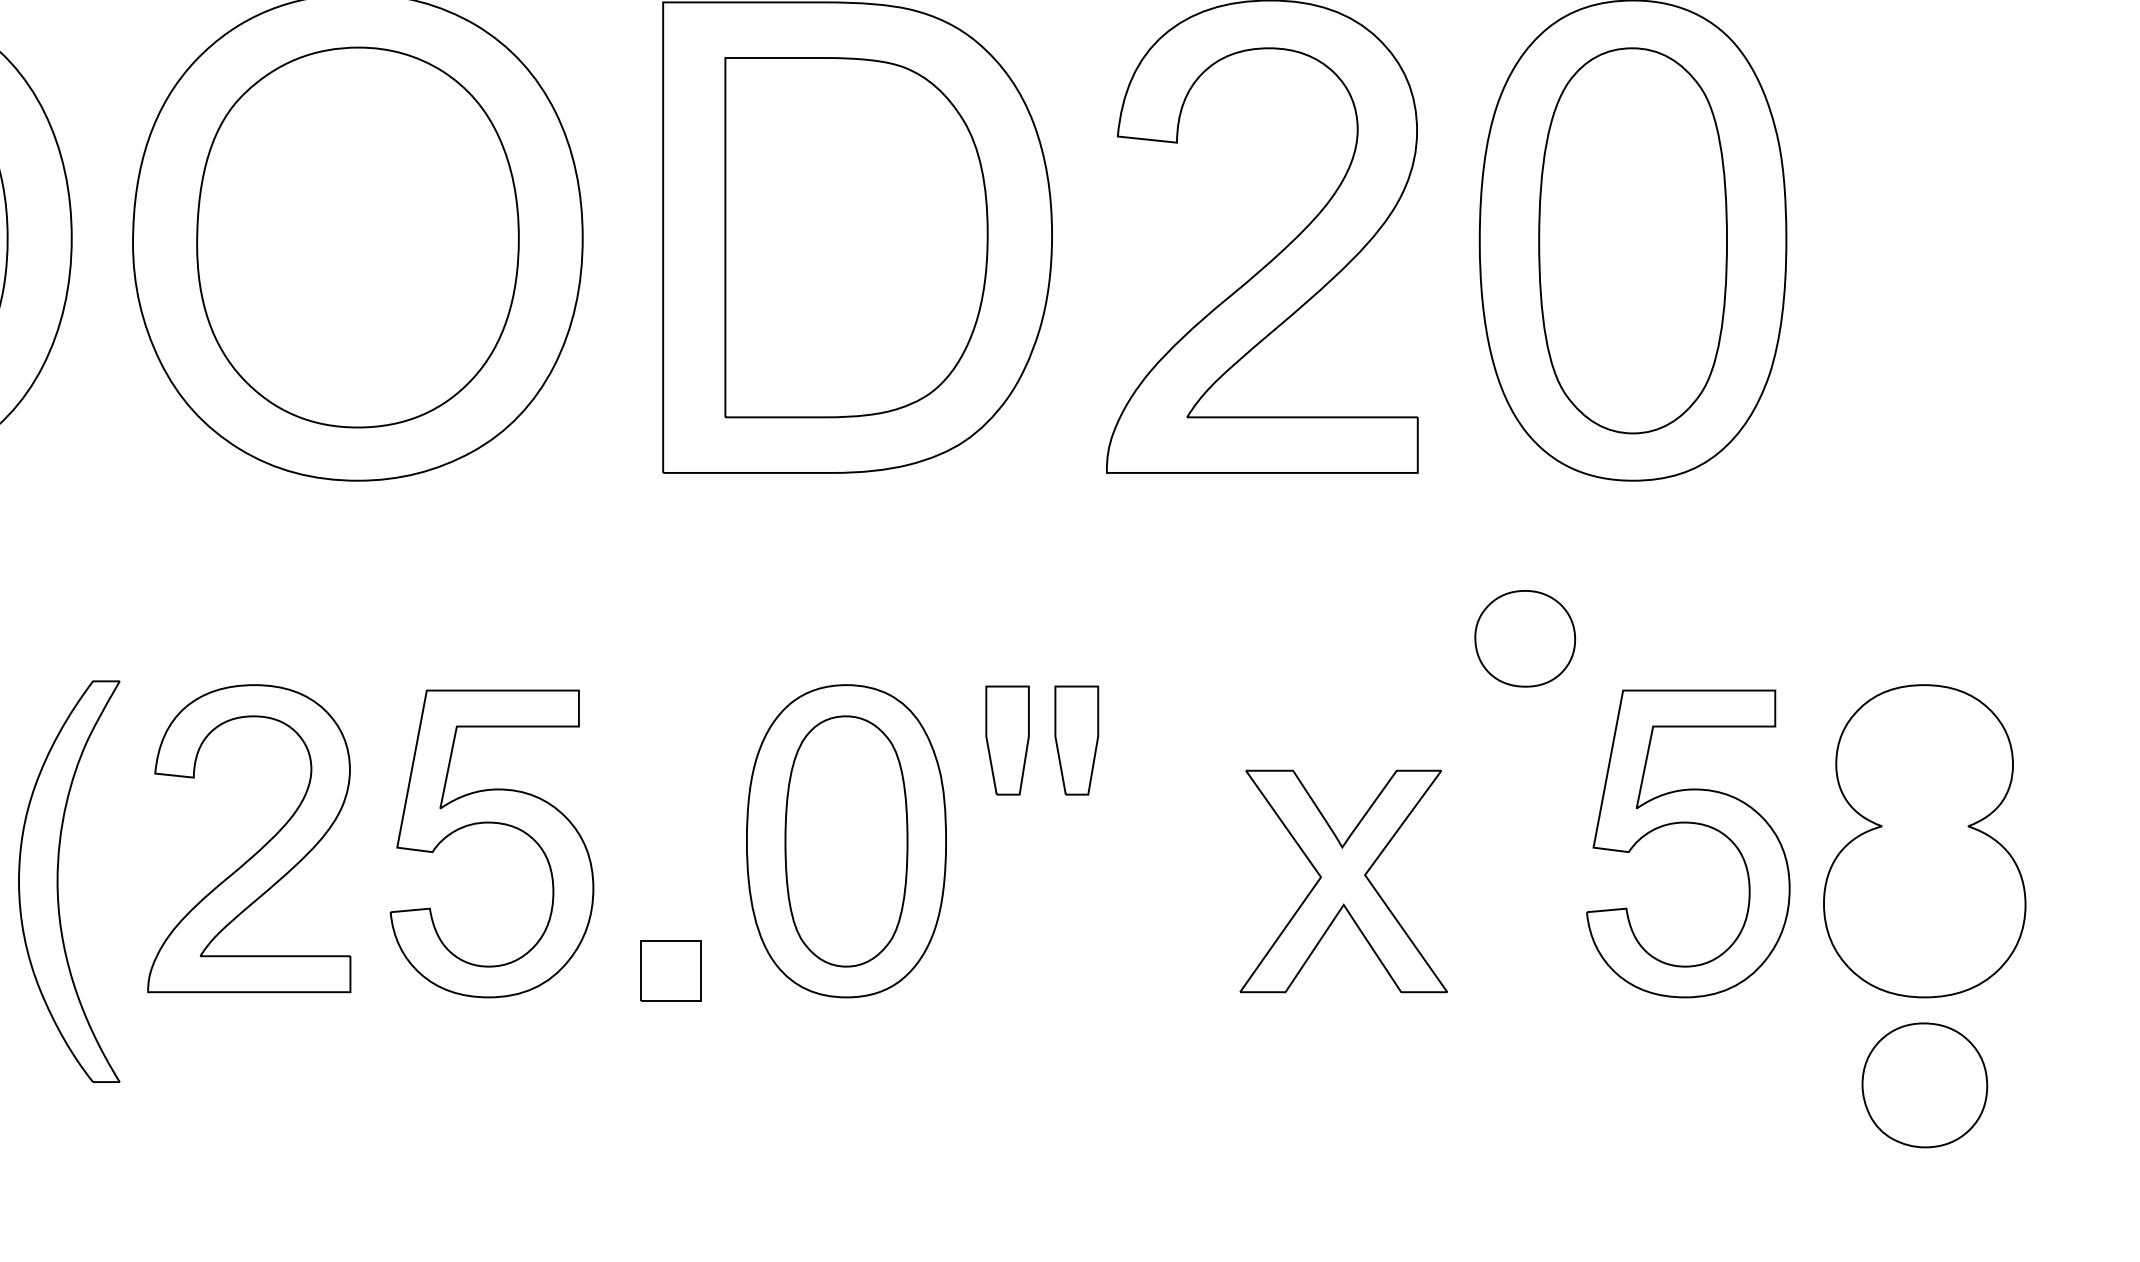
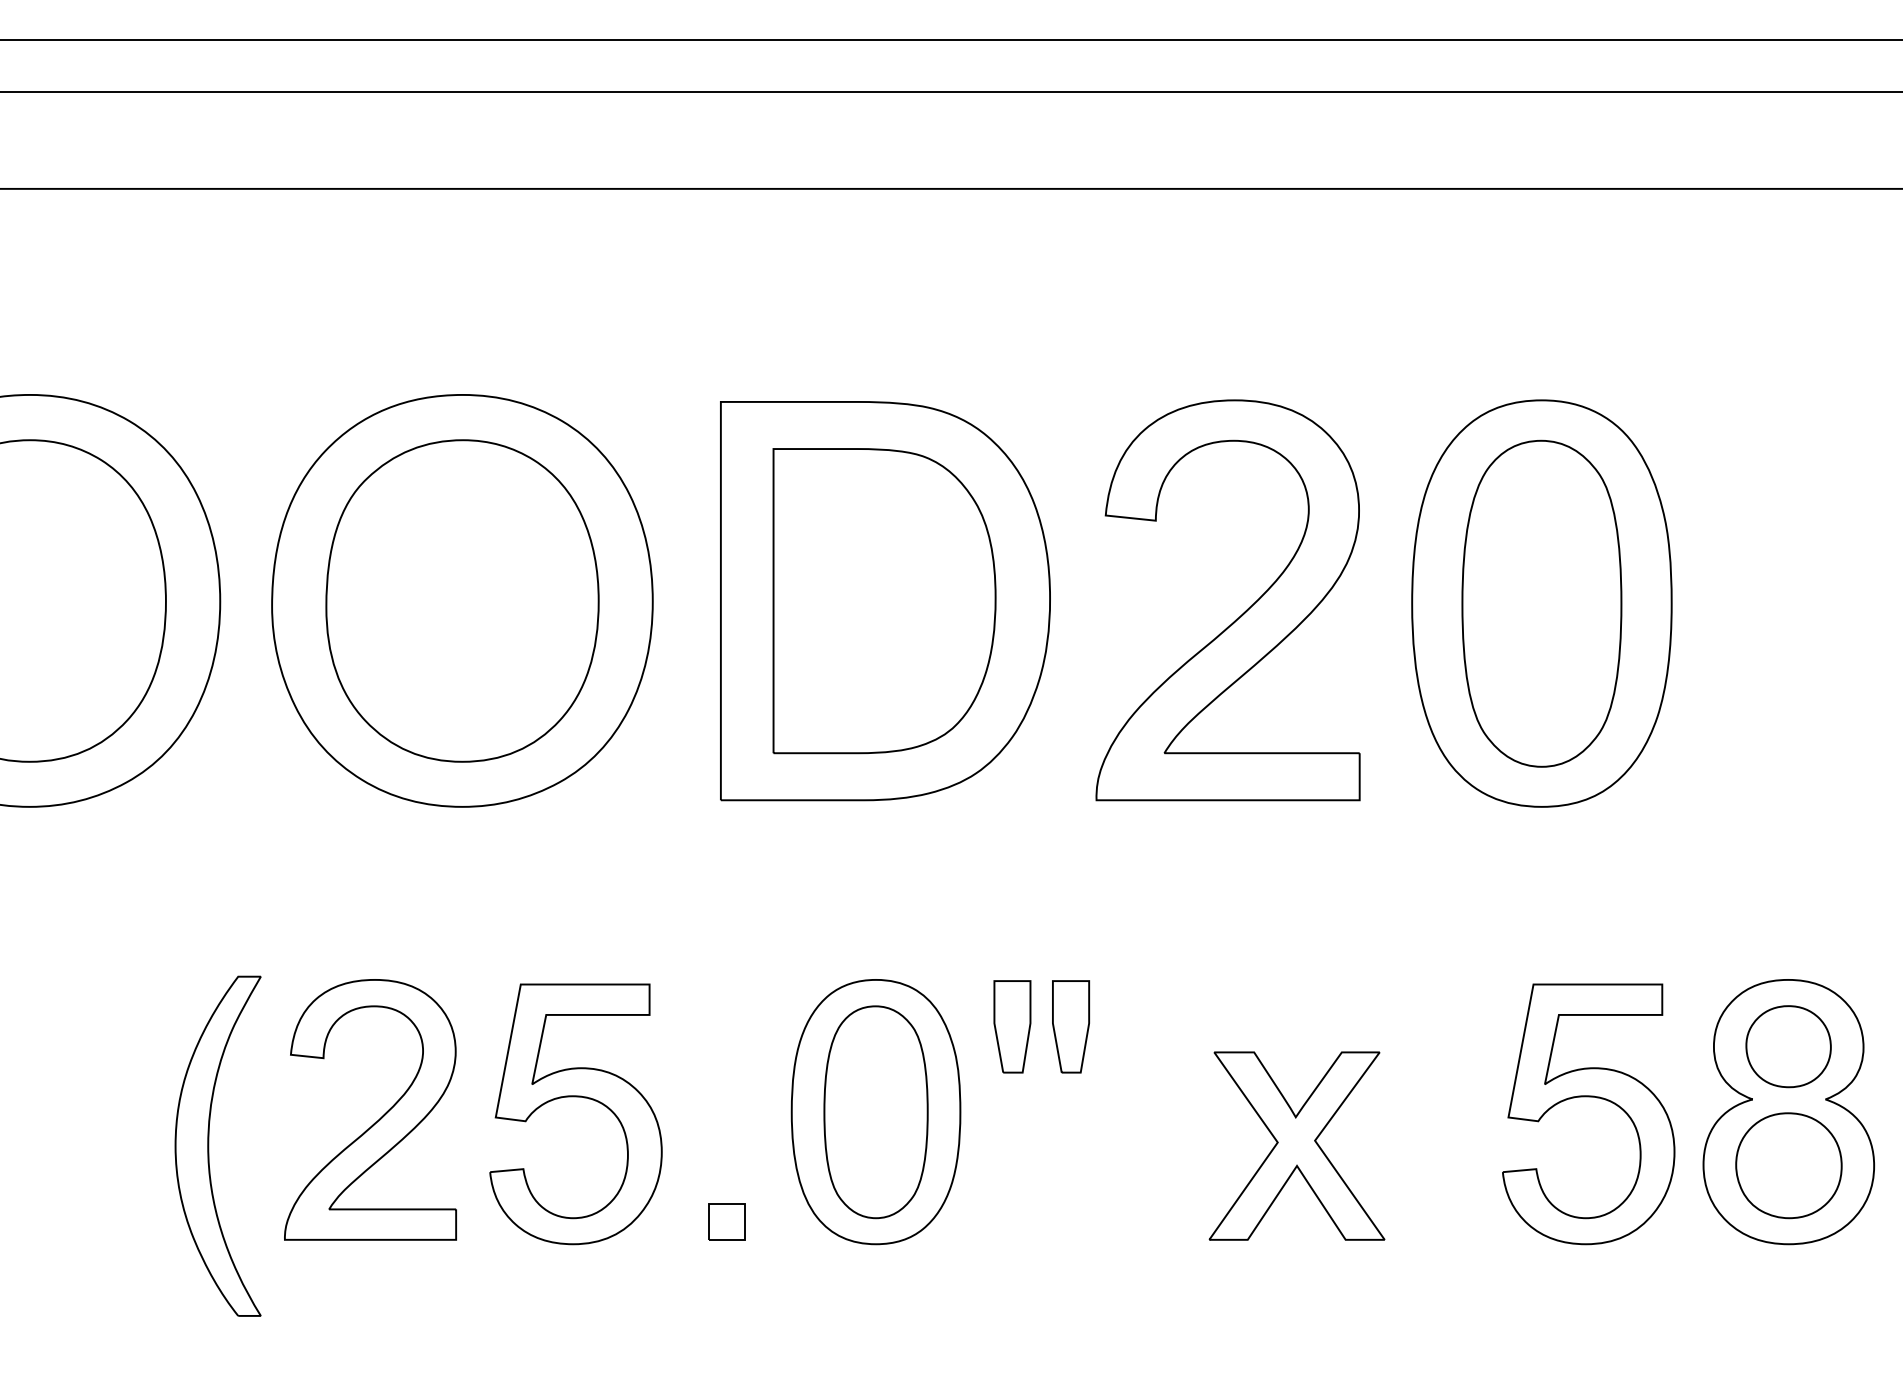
part: (1525, 638) -> (1788, 1046), moved
part: (669, 970) -> (726, 1221), size x0.71
part: (1924, 1085) -> (1788, 1165), moved

